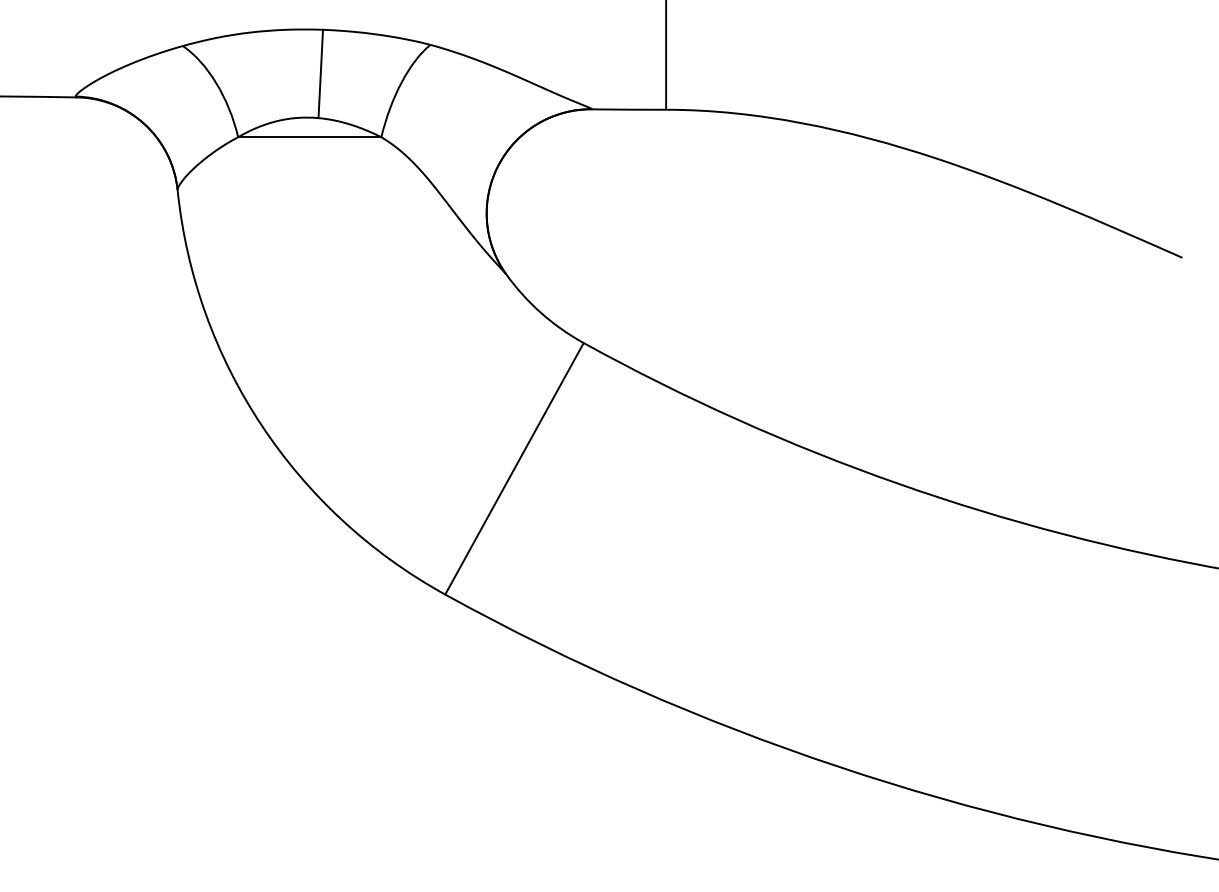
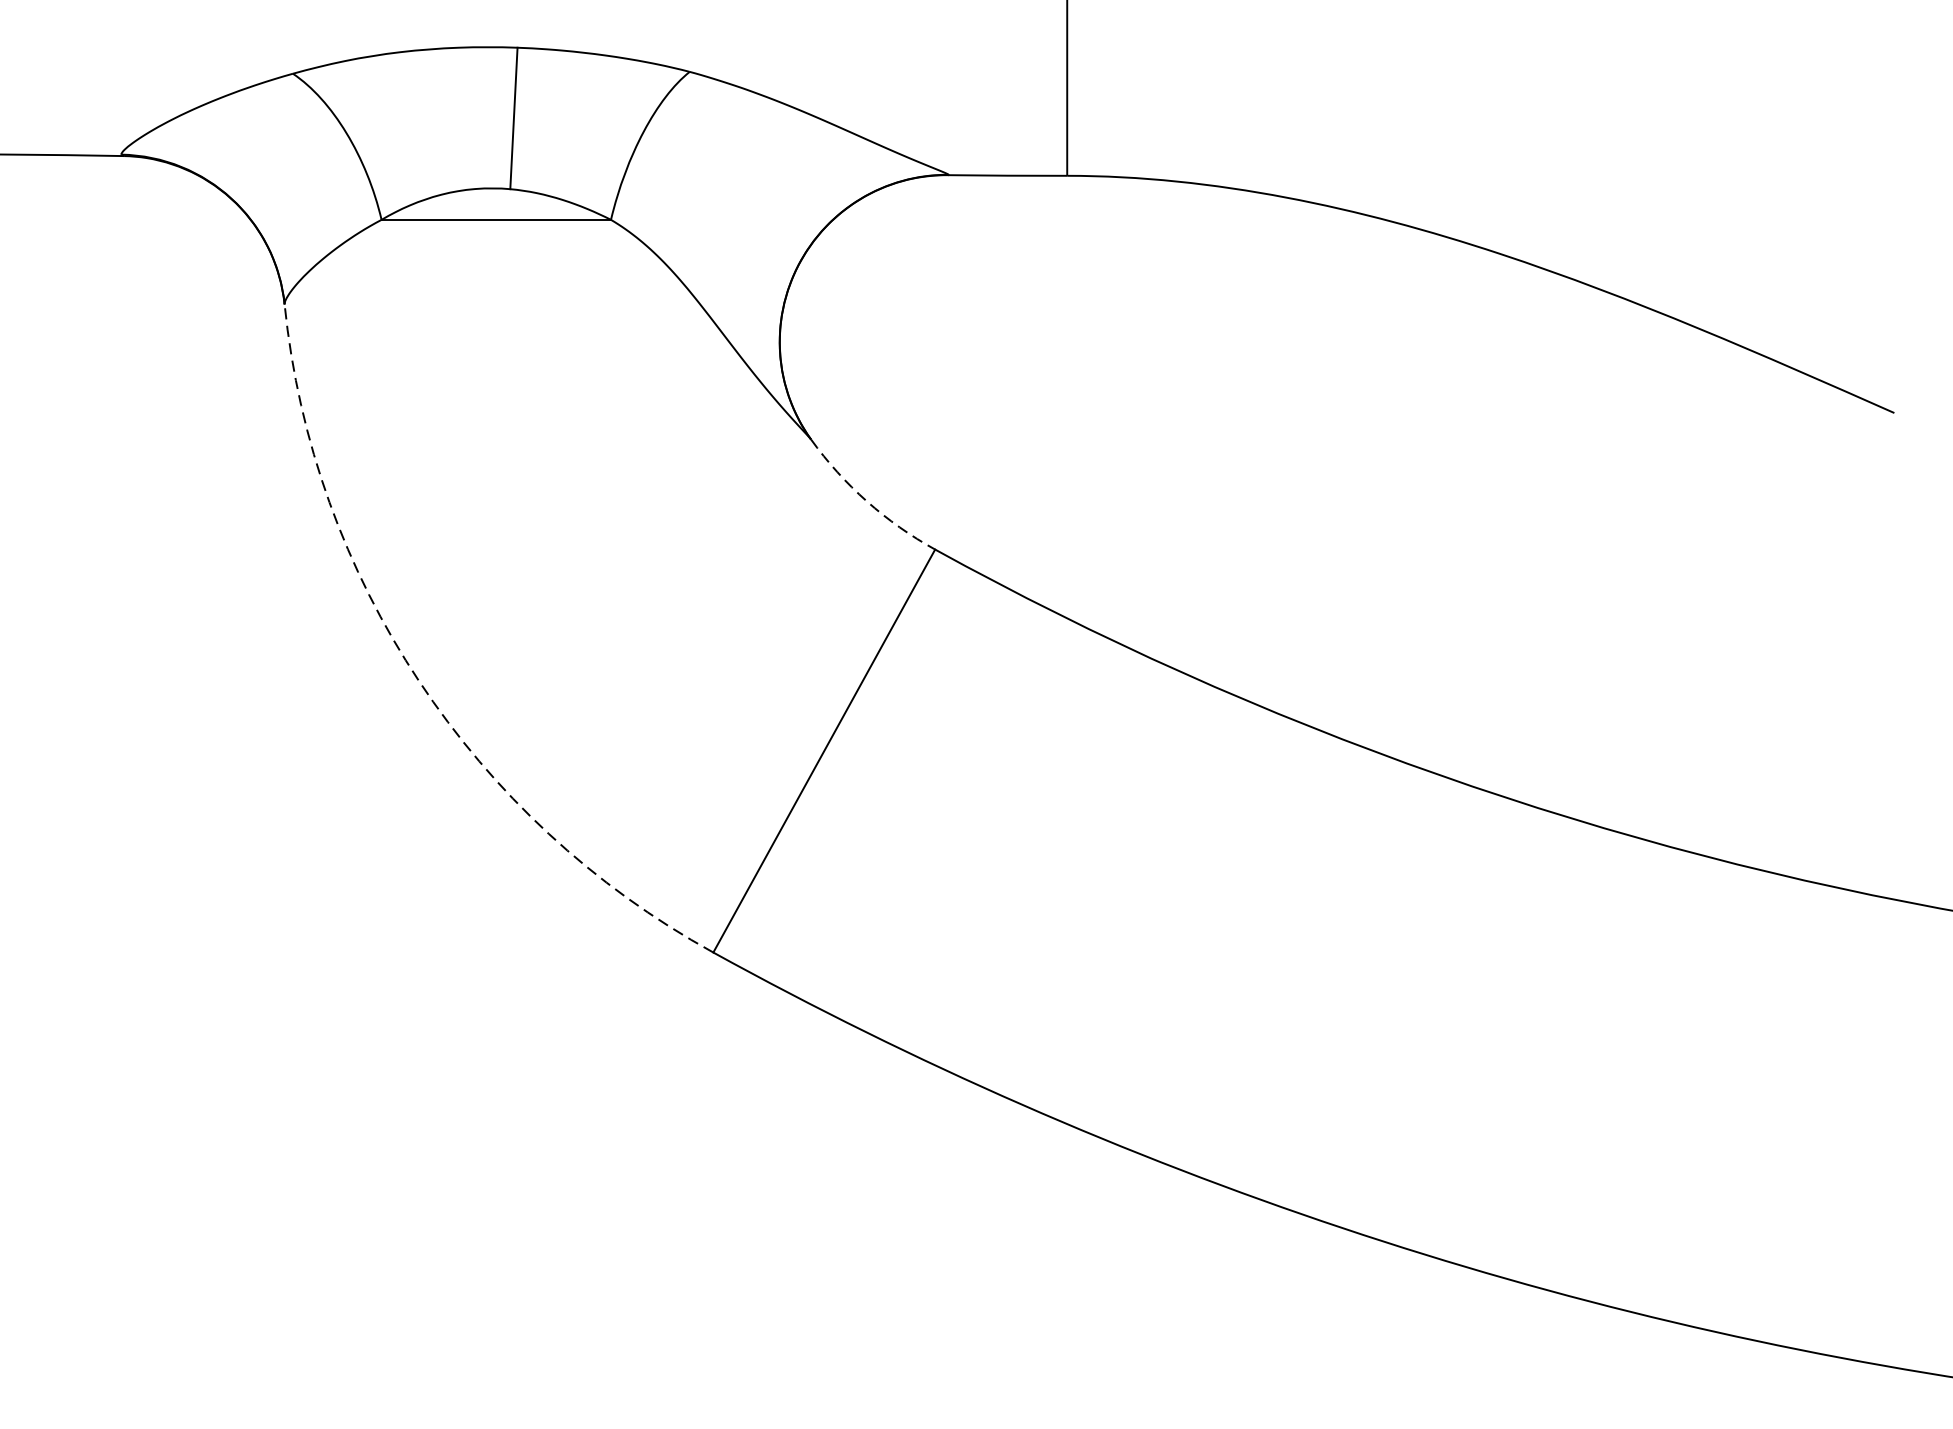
arc: (541, 313) -> (867, 502), solid -> dashed
arc: (261, 425) -> (418, 681), solid -> dashed

